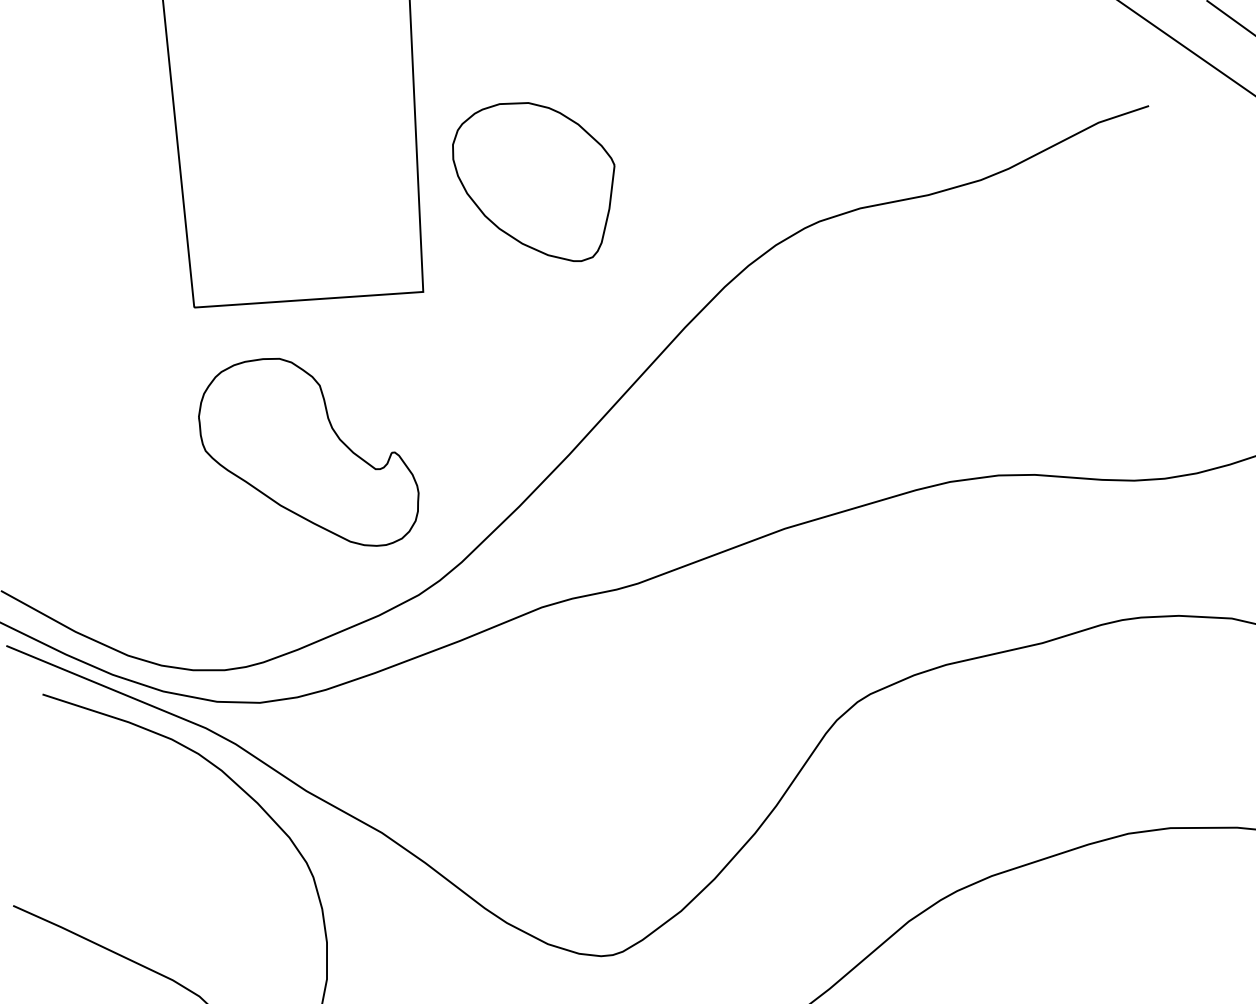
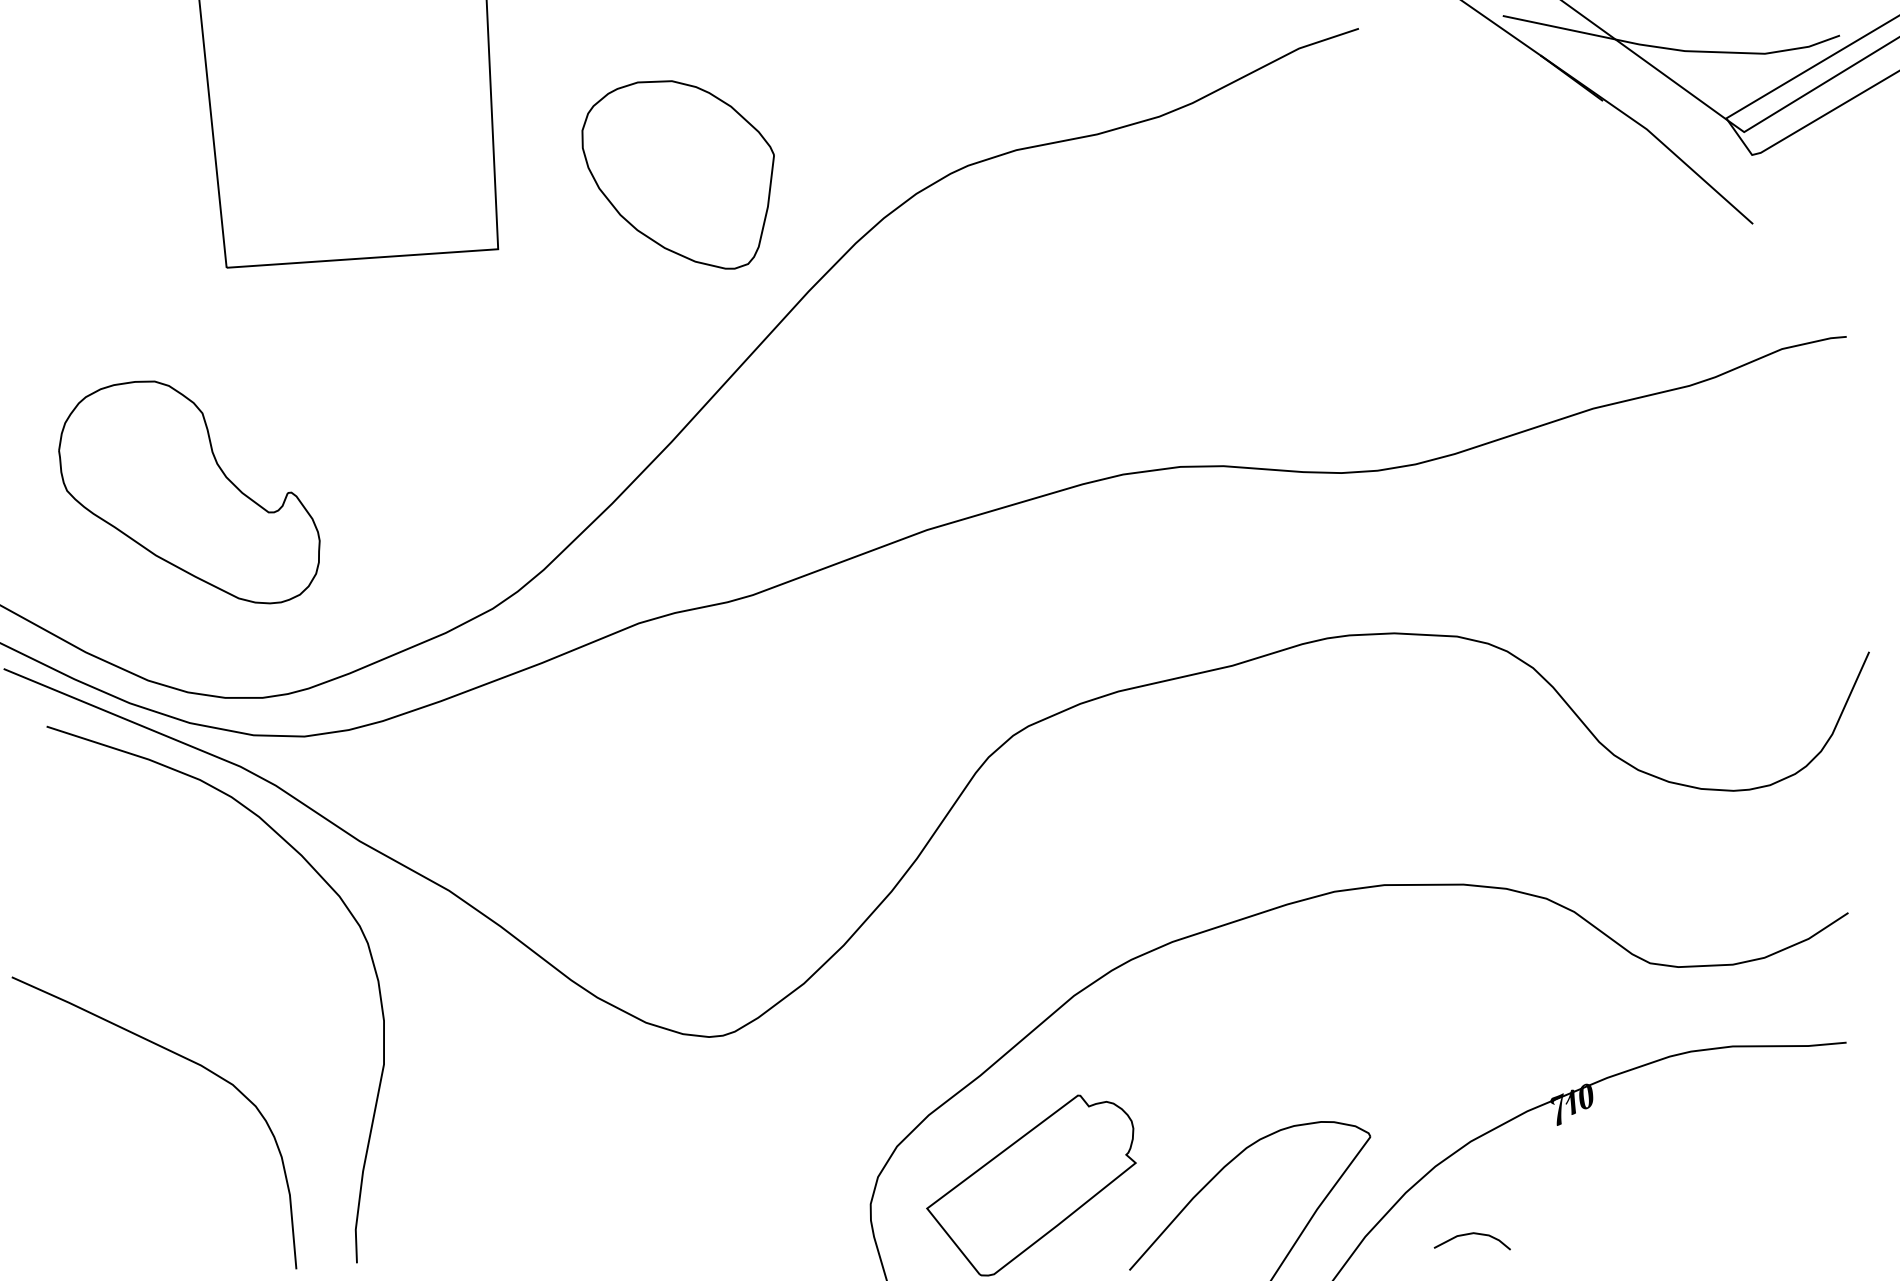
part: (533, 181) -> (677, 174), moved
part: (308, 452) -> (189, 492), moved

